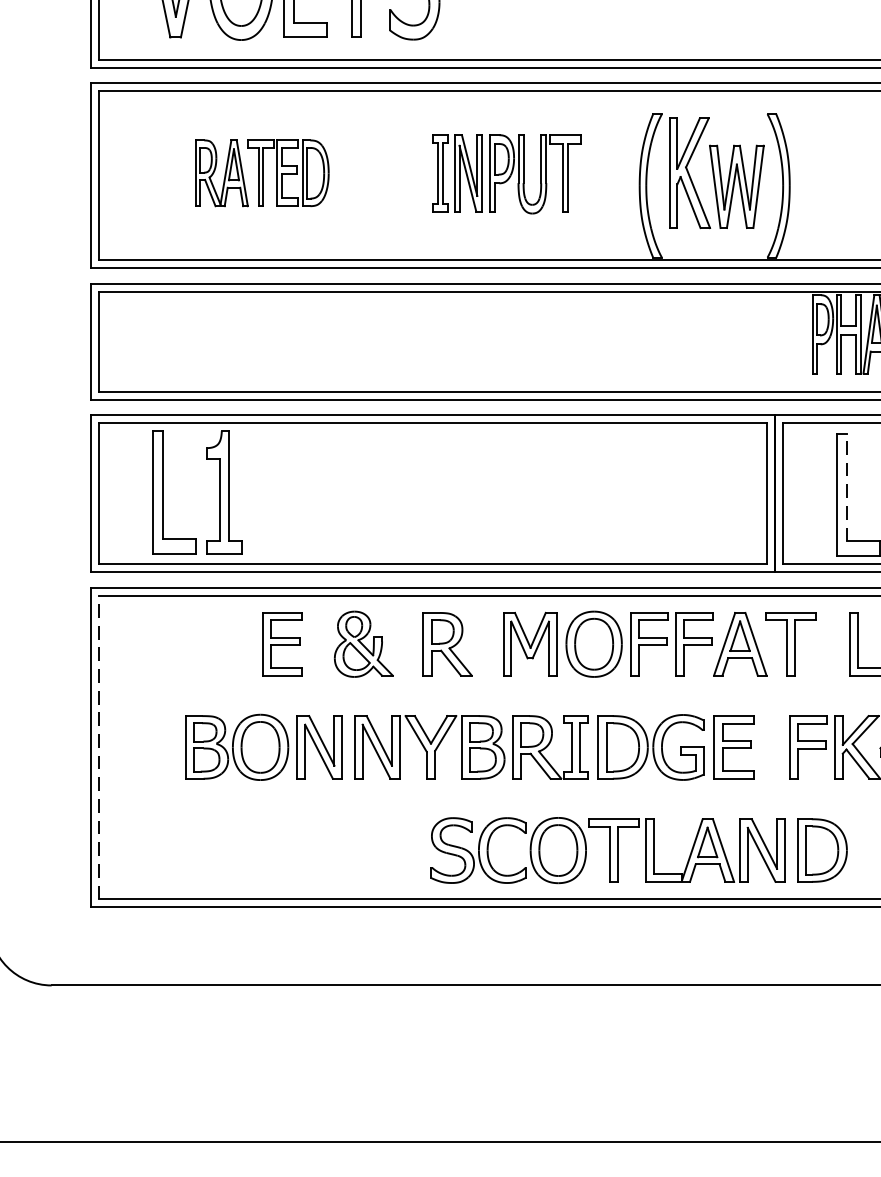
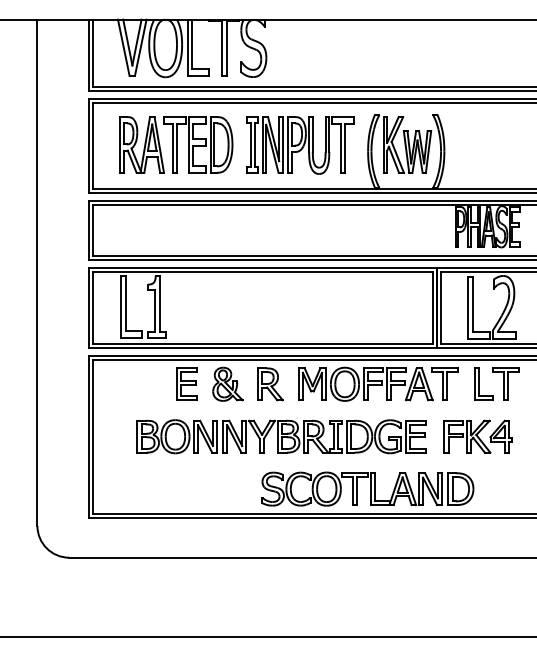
part: (262, 172) -> (176, 144), size x1.67
part: (506, 174) -> (300, 145), size x1.43
line: (847, 487) -> (473, 304), dashed -> solid
line: (99, 746) -> (93, 436), dashed -> solid

